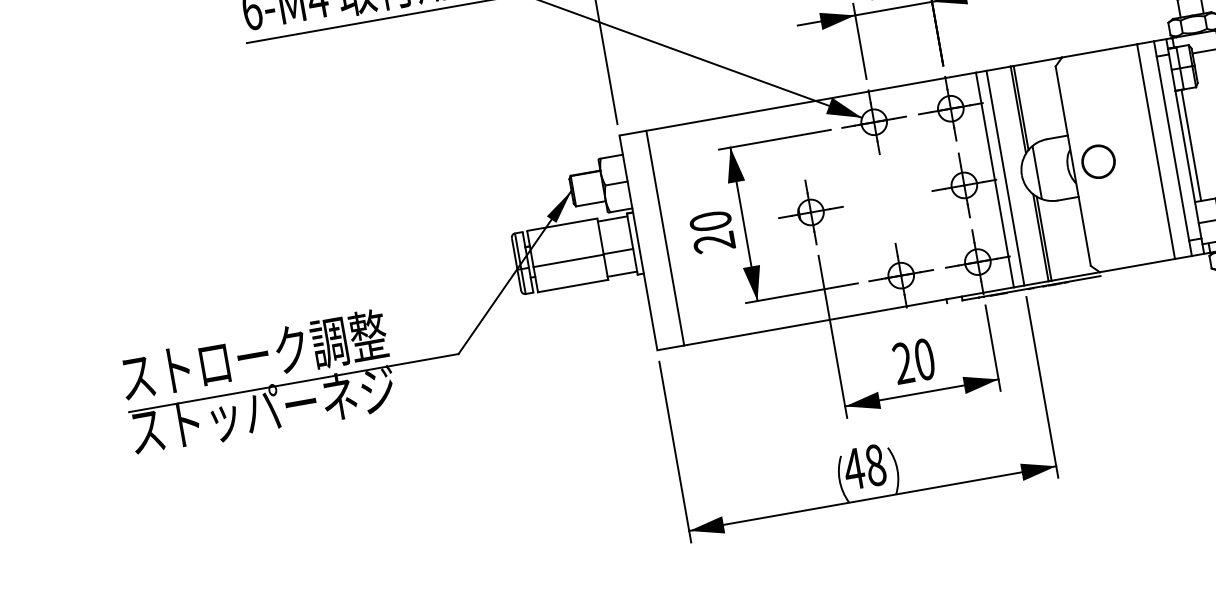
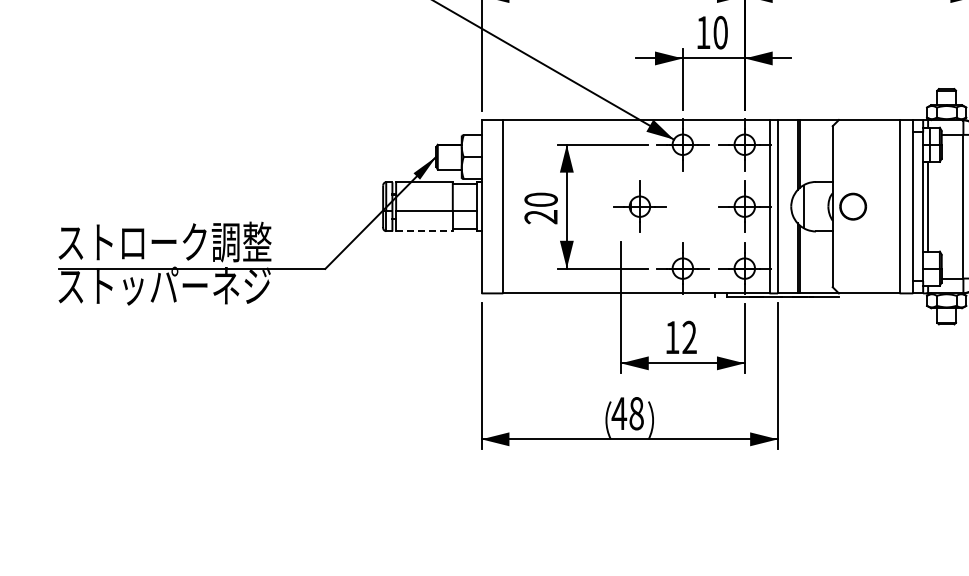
part: (810, 212) -> (639, 206), moved
line: (573, 286) -> (424, 231), solid -> dashed
text: (913, 361) -> (680, 337), 20 -> 12

